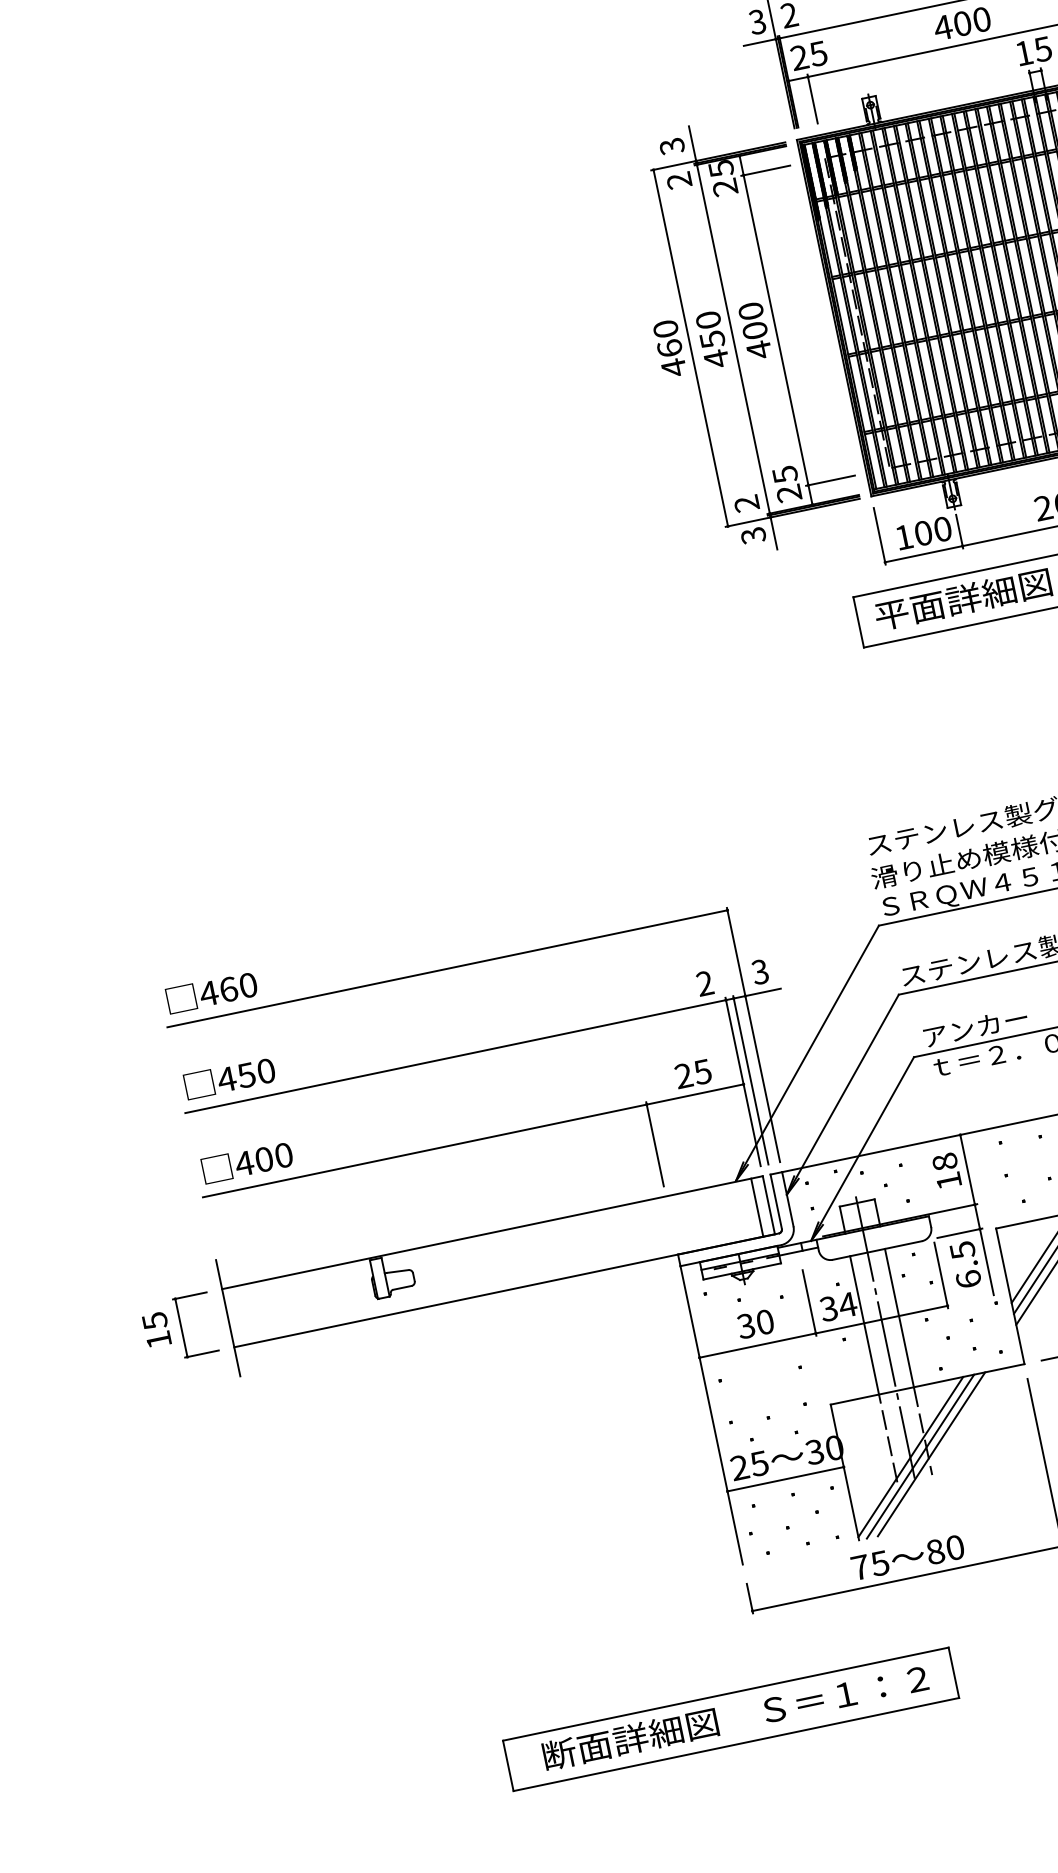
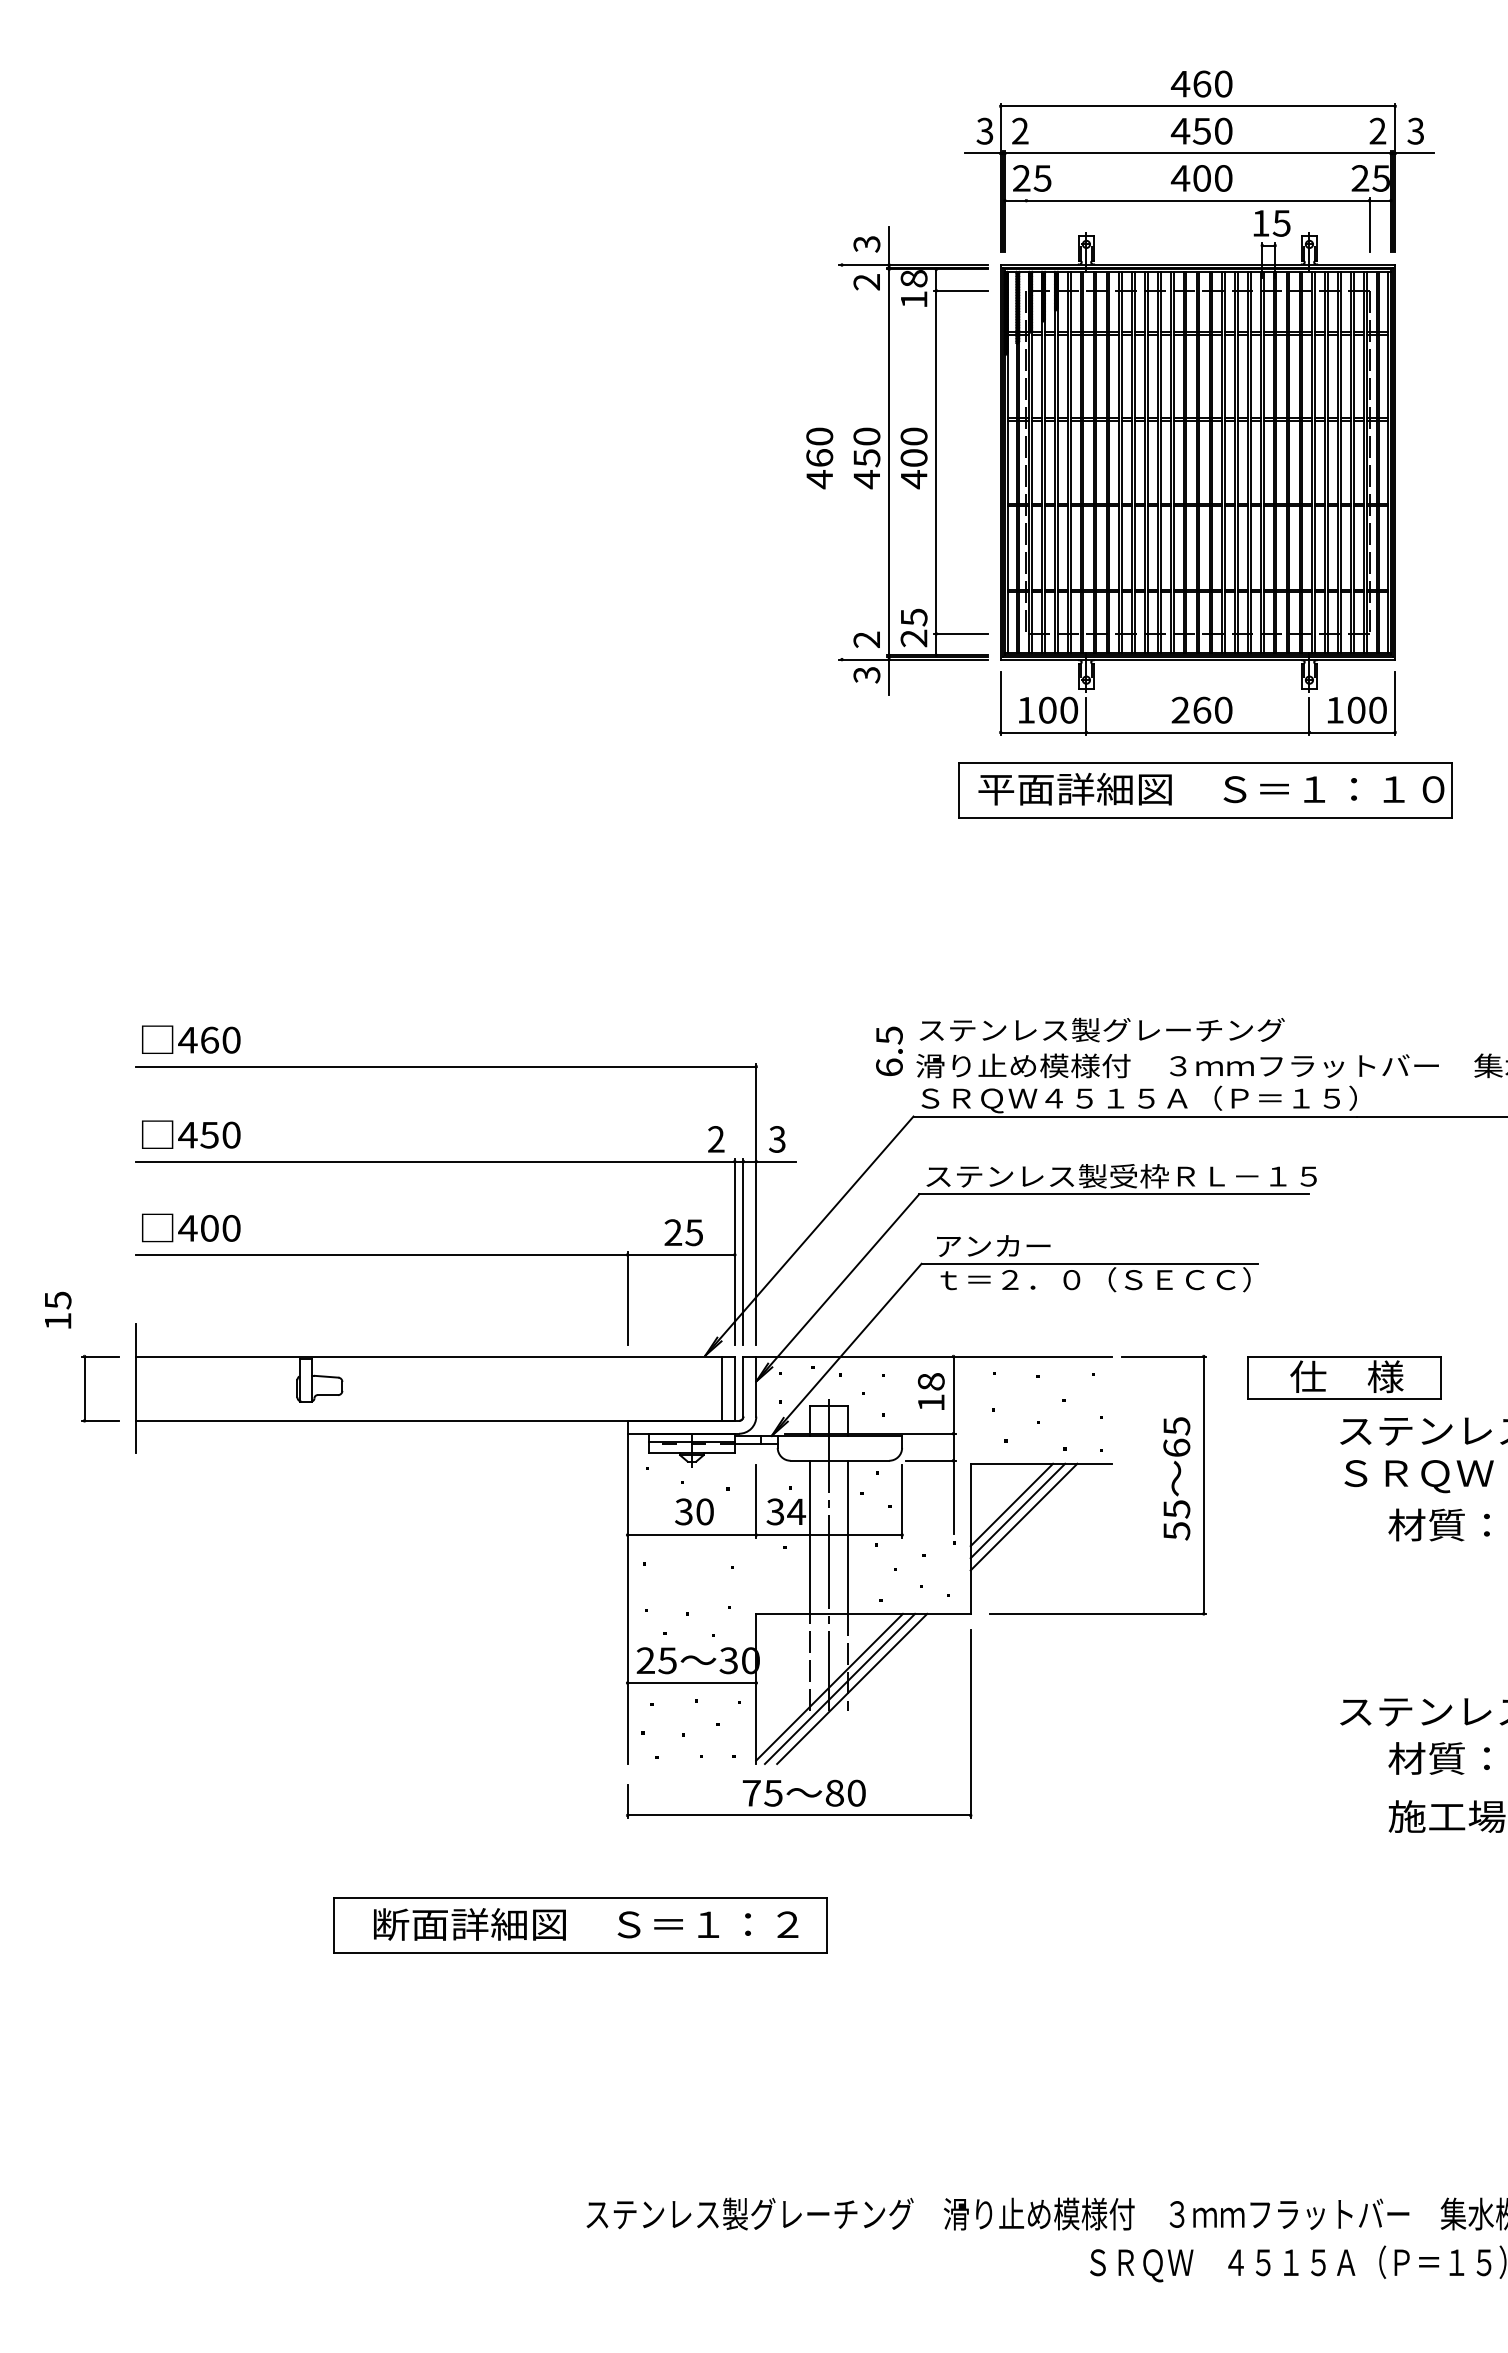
line: (812, 99) -> (1026, 225), removed
text: (722, 178) -> (913, 289), 25 -> 18
line: (690, 348) -> (841, 462), removed
text: (965, 1263) -> (889, 1050), moved
text: (157, 1329) -> (58, 1309), moved

